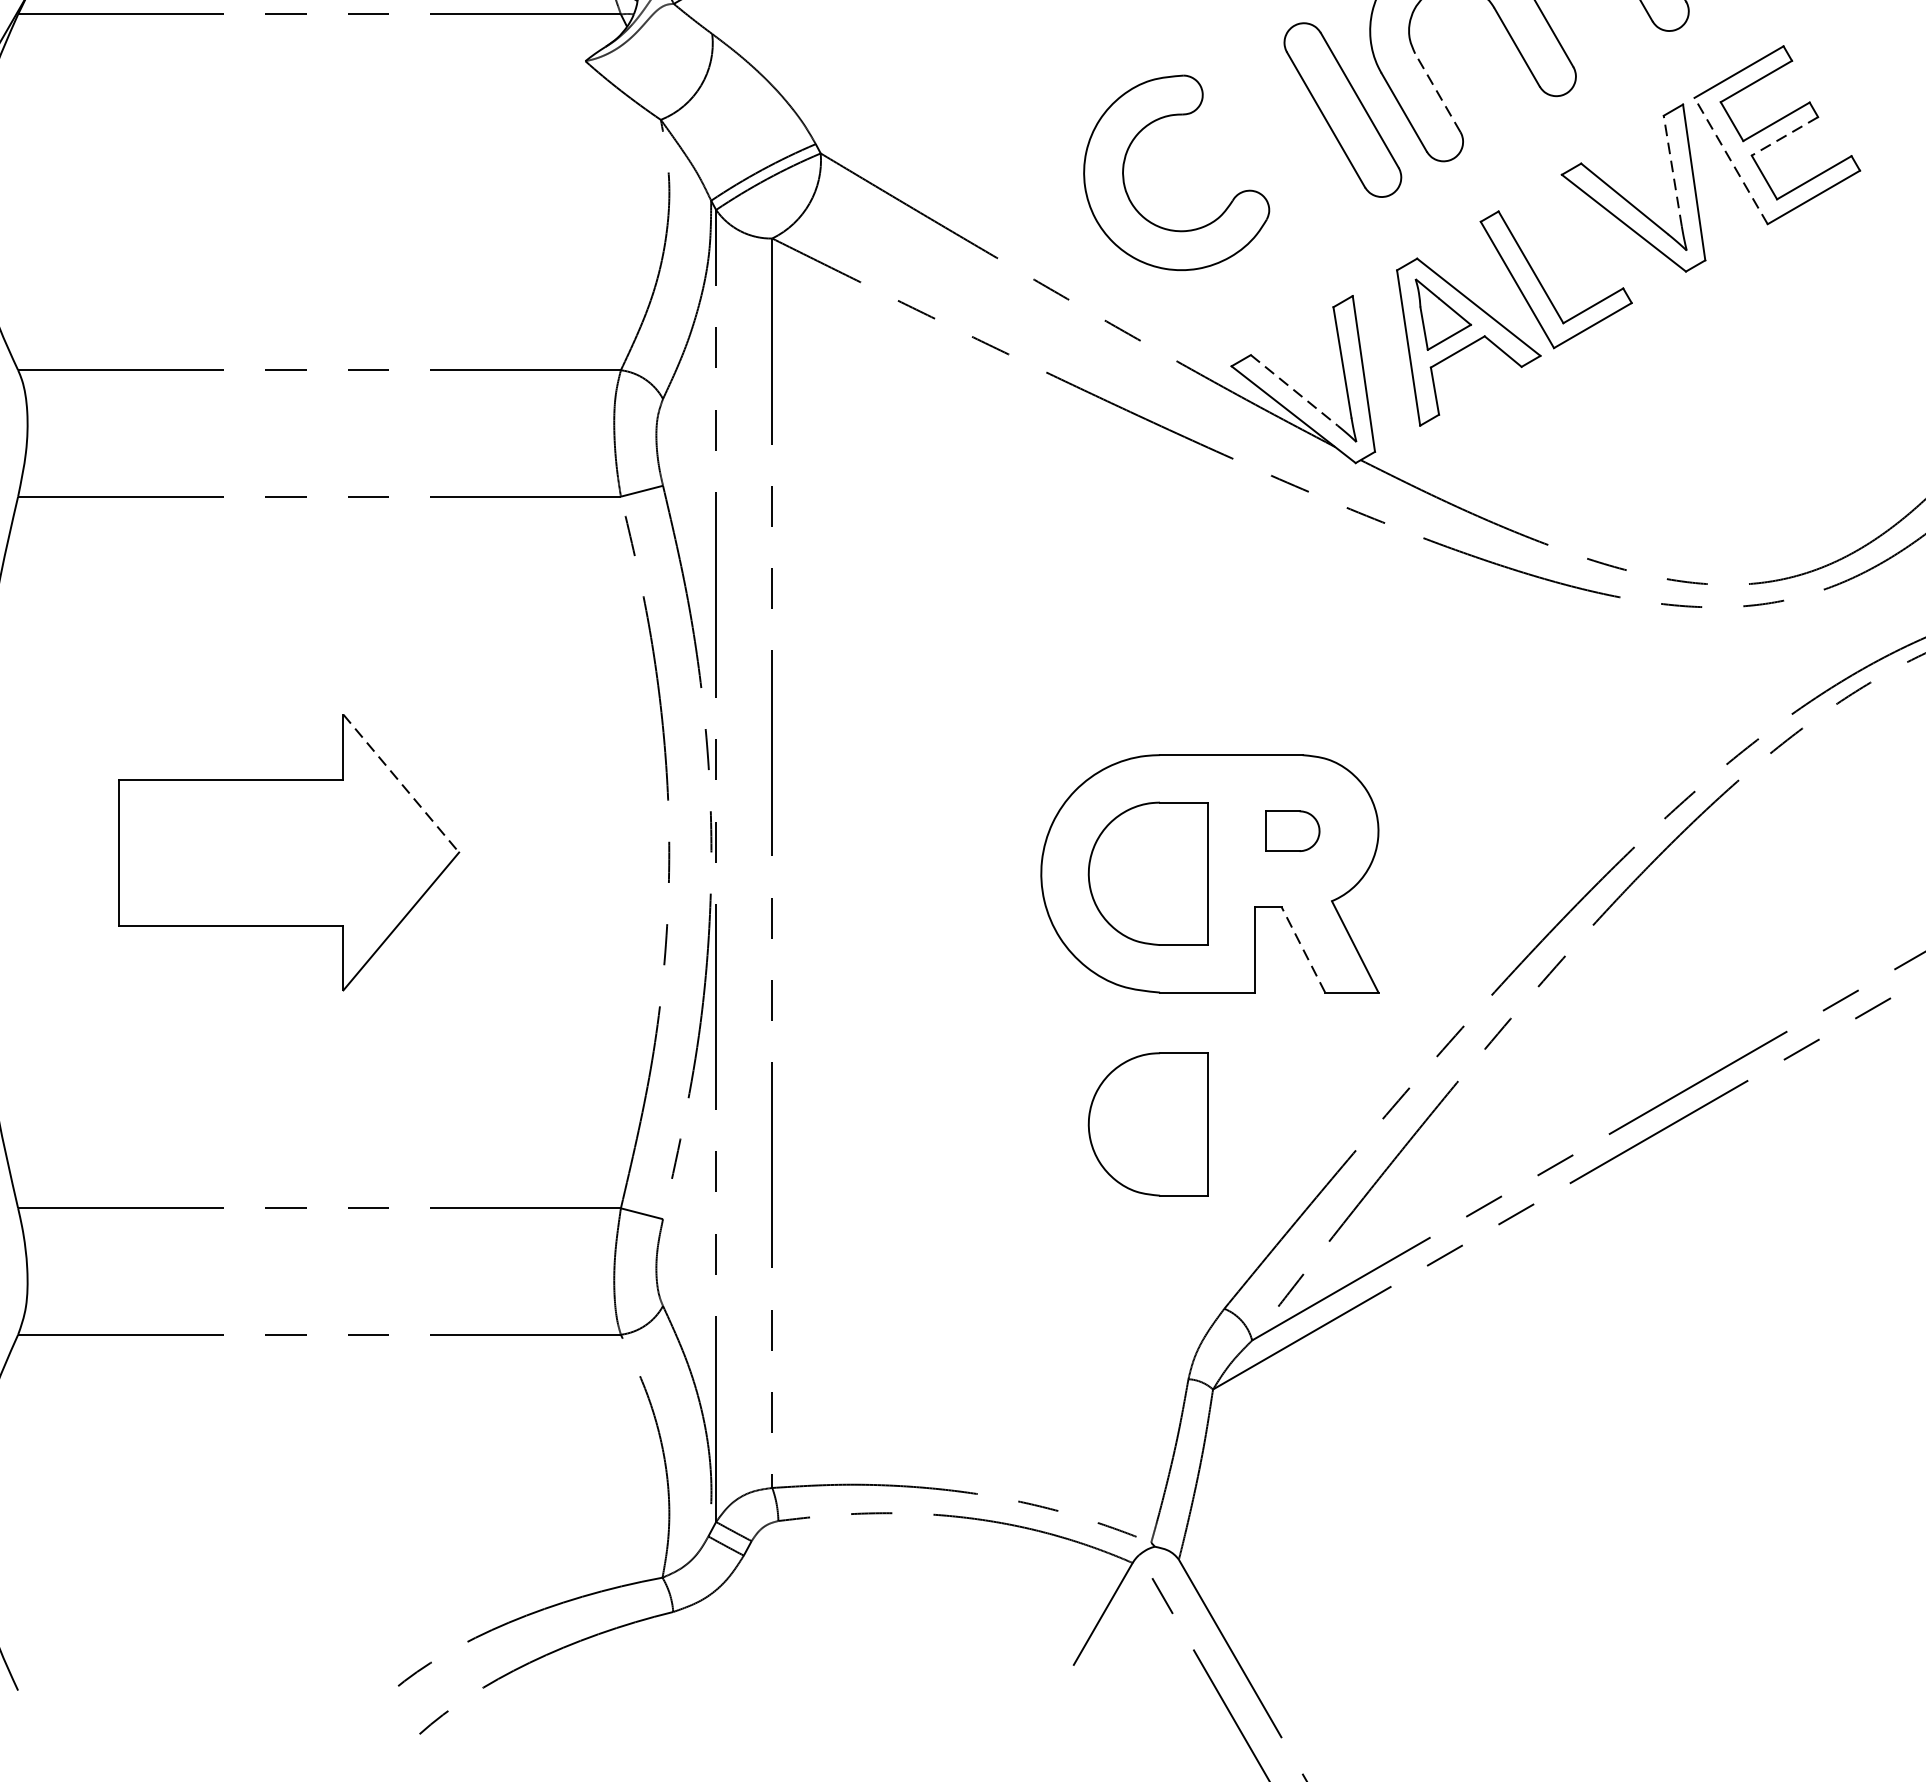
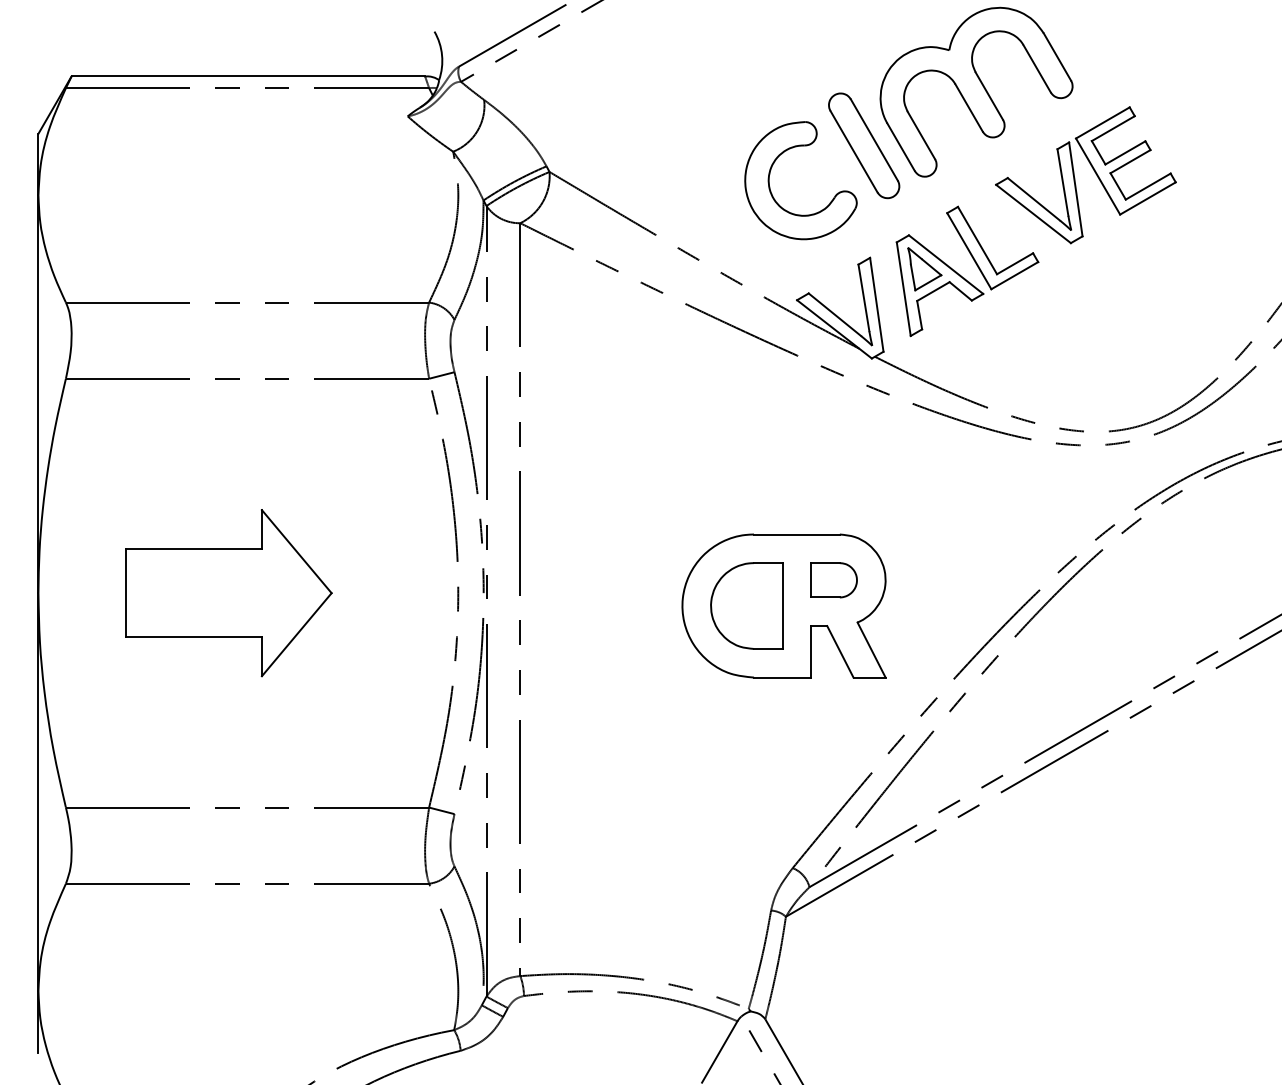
line: (1438, 92) -> (921, 135), dashed -> solid
line: (1784, 136) -> (1130, 161), dashed -> solid
line: (1731, 160) -> (1098, 176), dashed -> solid
part: (1126, 162) -> (770, 174), moved
line: (1672, 170) -> (1062, 182), dashed -> solid
line: (1293, 390) -> (834, 314), dashed -> solid
line: (402, 785) -> (297, 552), dashed -> solid
part: (1291, 831) -> (833, 580), size x1.43
line: (1303, 949) -> (840, 651), dashed -> solid
part: (1147, 1123) -> (746, 756), removed

